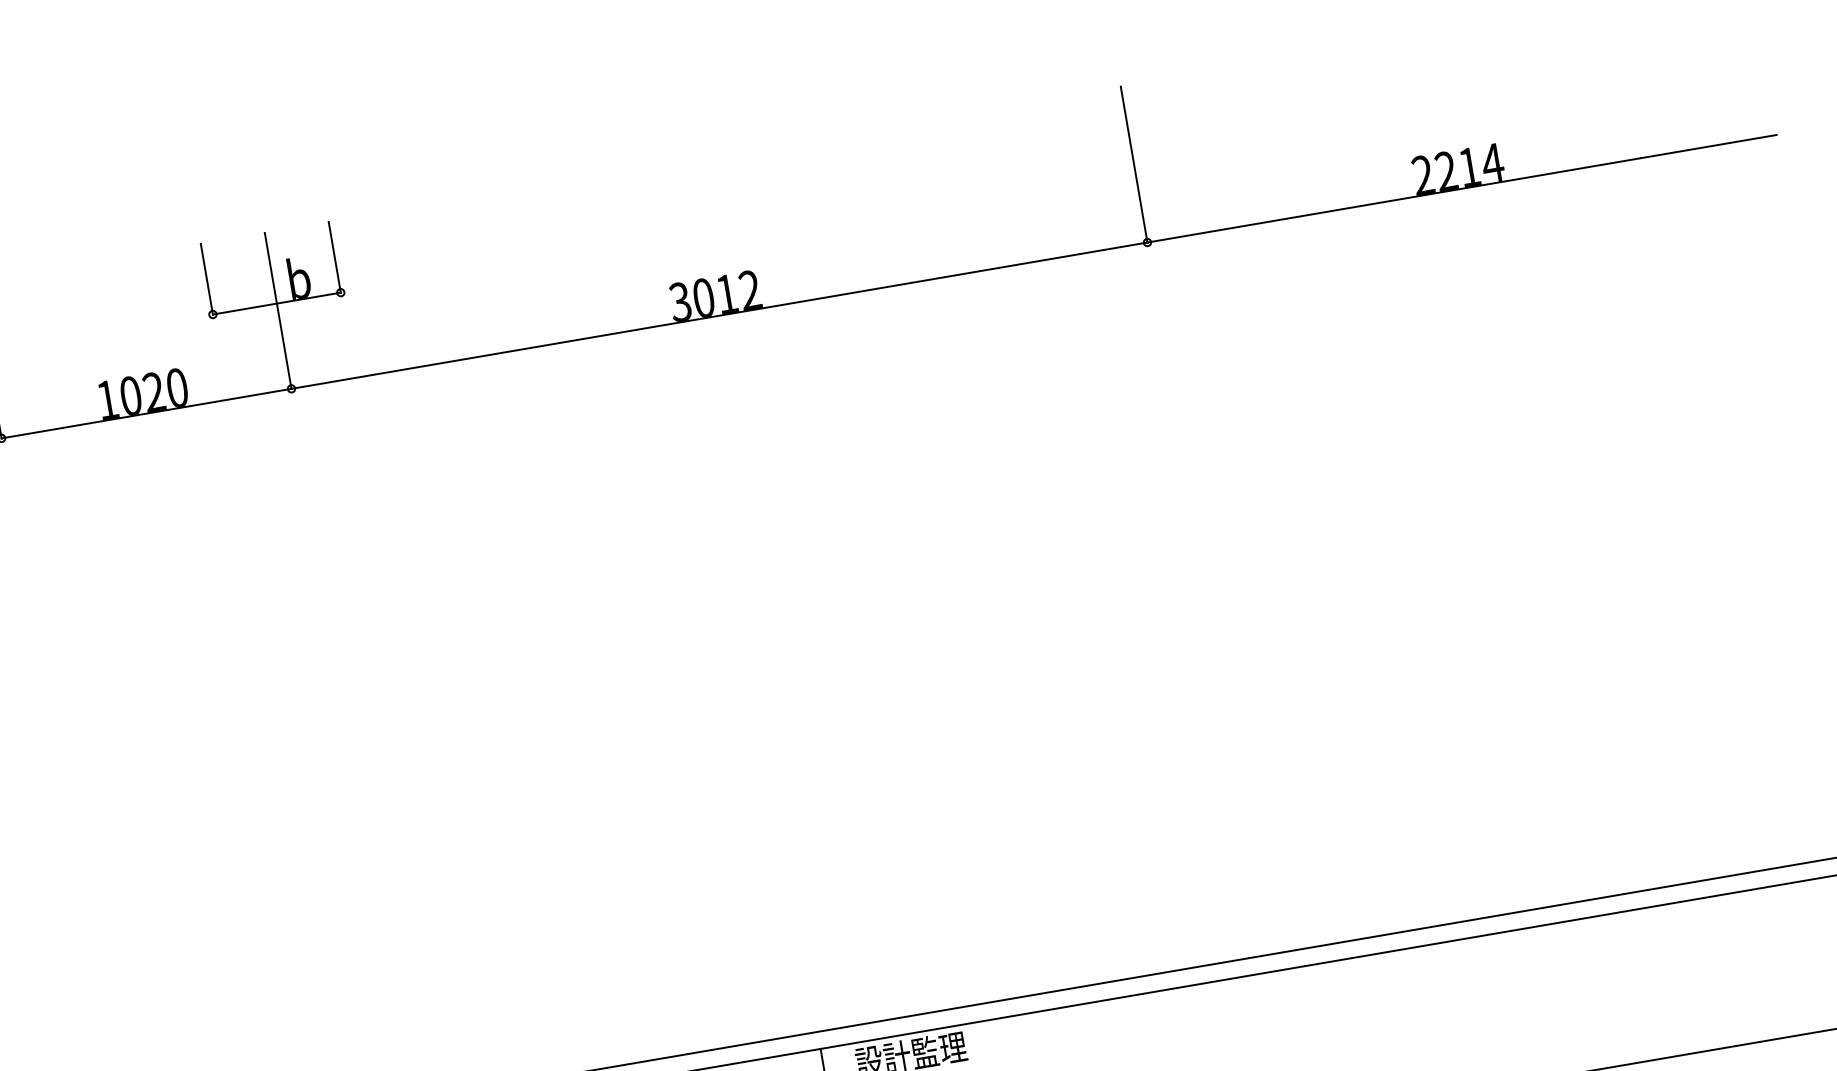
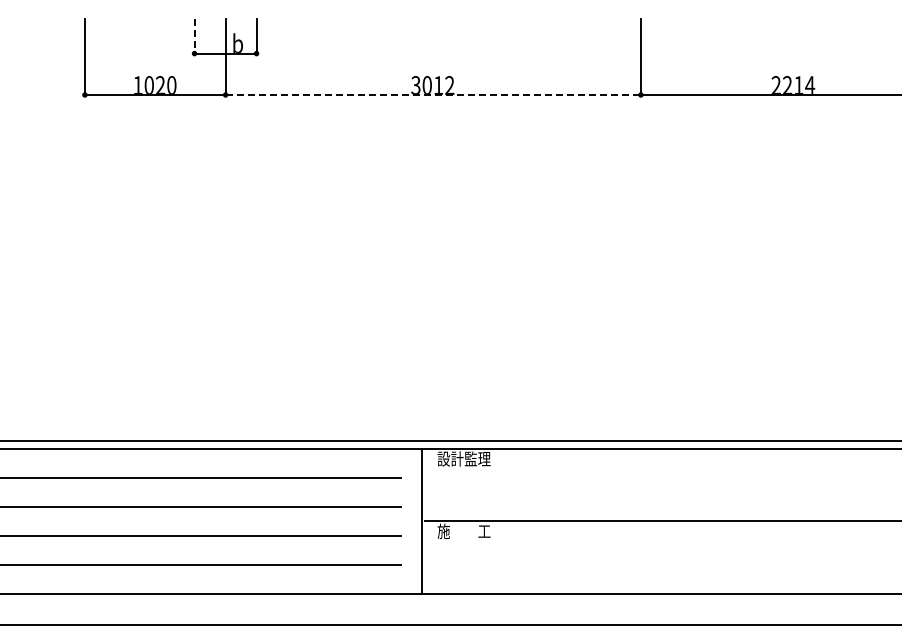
line: (207, 281) -> (194, 37), solid -> dashed
line: (719, 314) -> (433, 94), solid -> dashed

